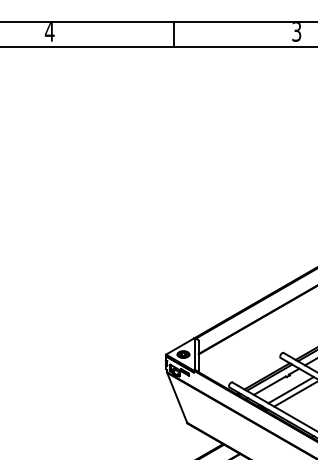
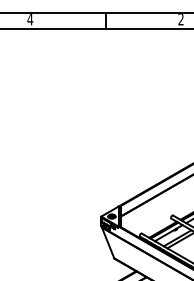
text: (295, 31) -> (180, 19), 3 -> 2

